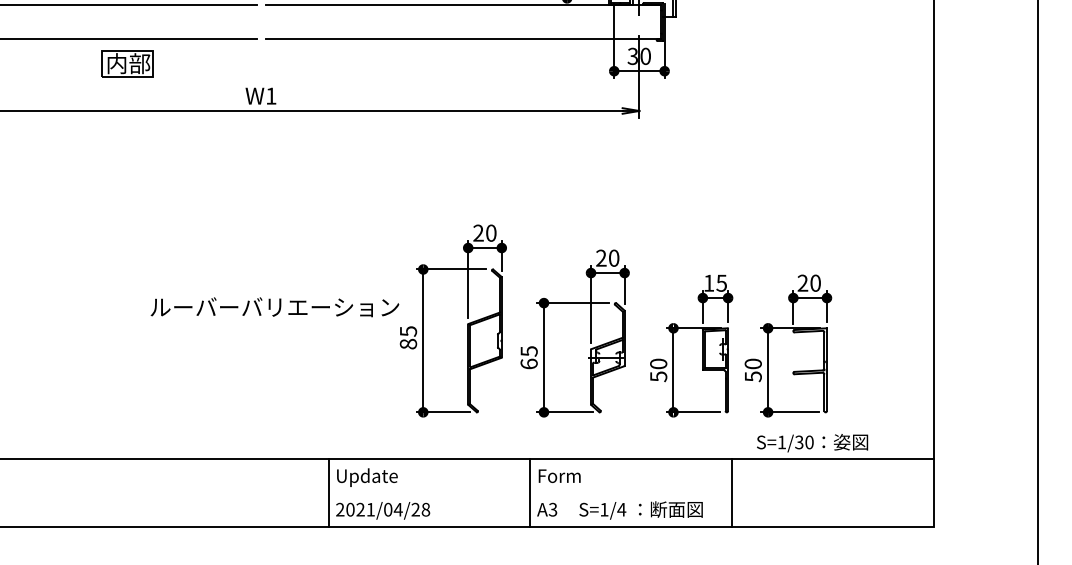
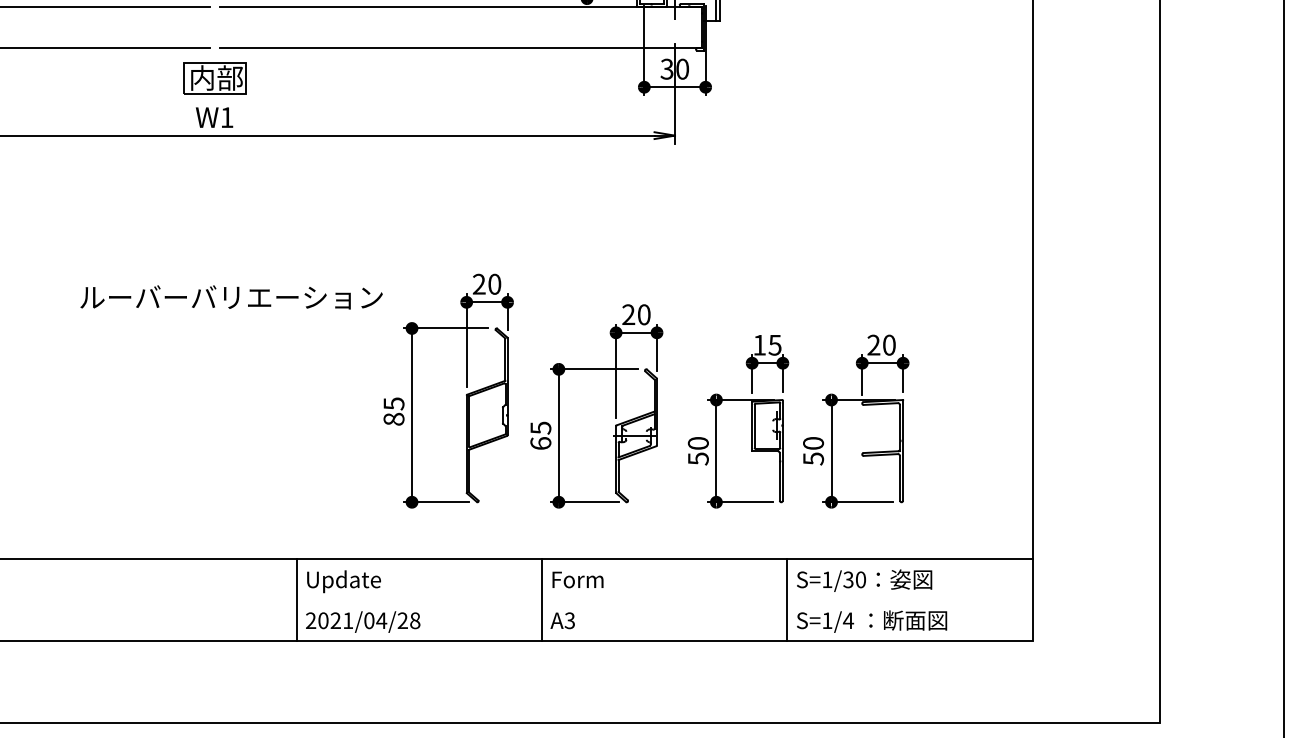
part: (126, 64) -> (214, 78), moved
text: (274, 307) -> (231, 297), moved
text: (812, 442) -> (864, 580), moved
text: (641, 510) -> (872, 621), moved

